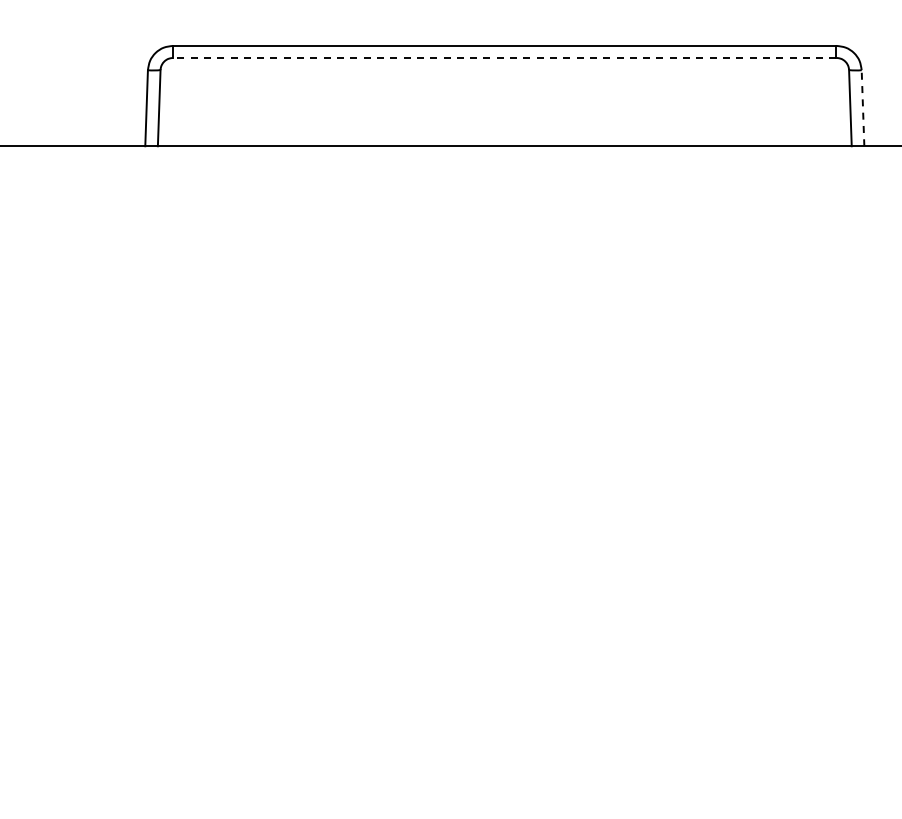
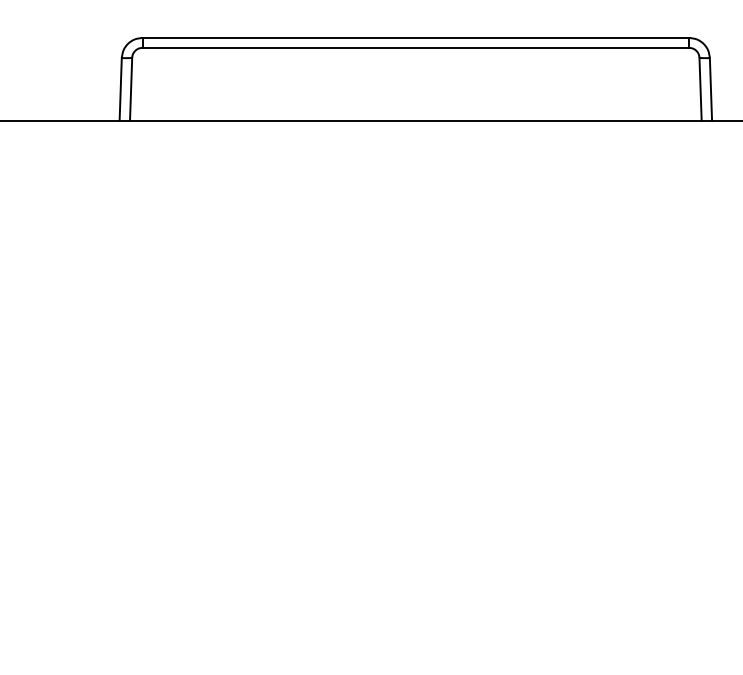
line: (504, 57) -> (415, 47), dashed -> solid
line: (863, 107) -> (711, 88), dashed -> solid

